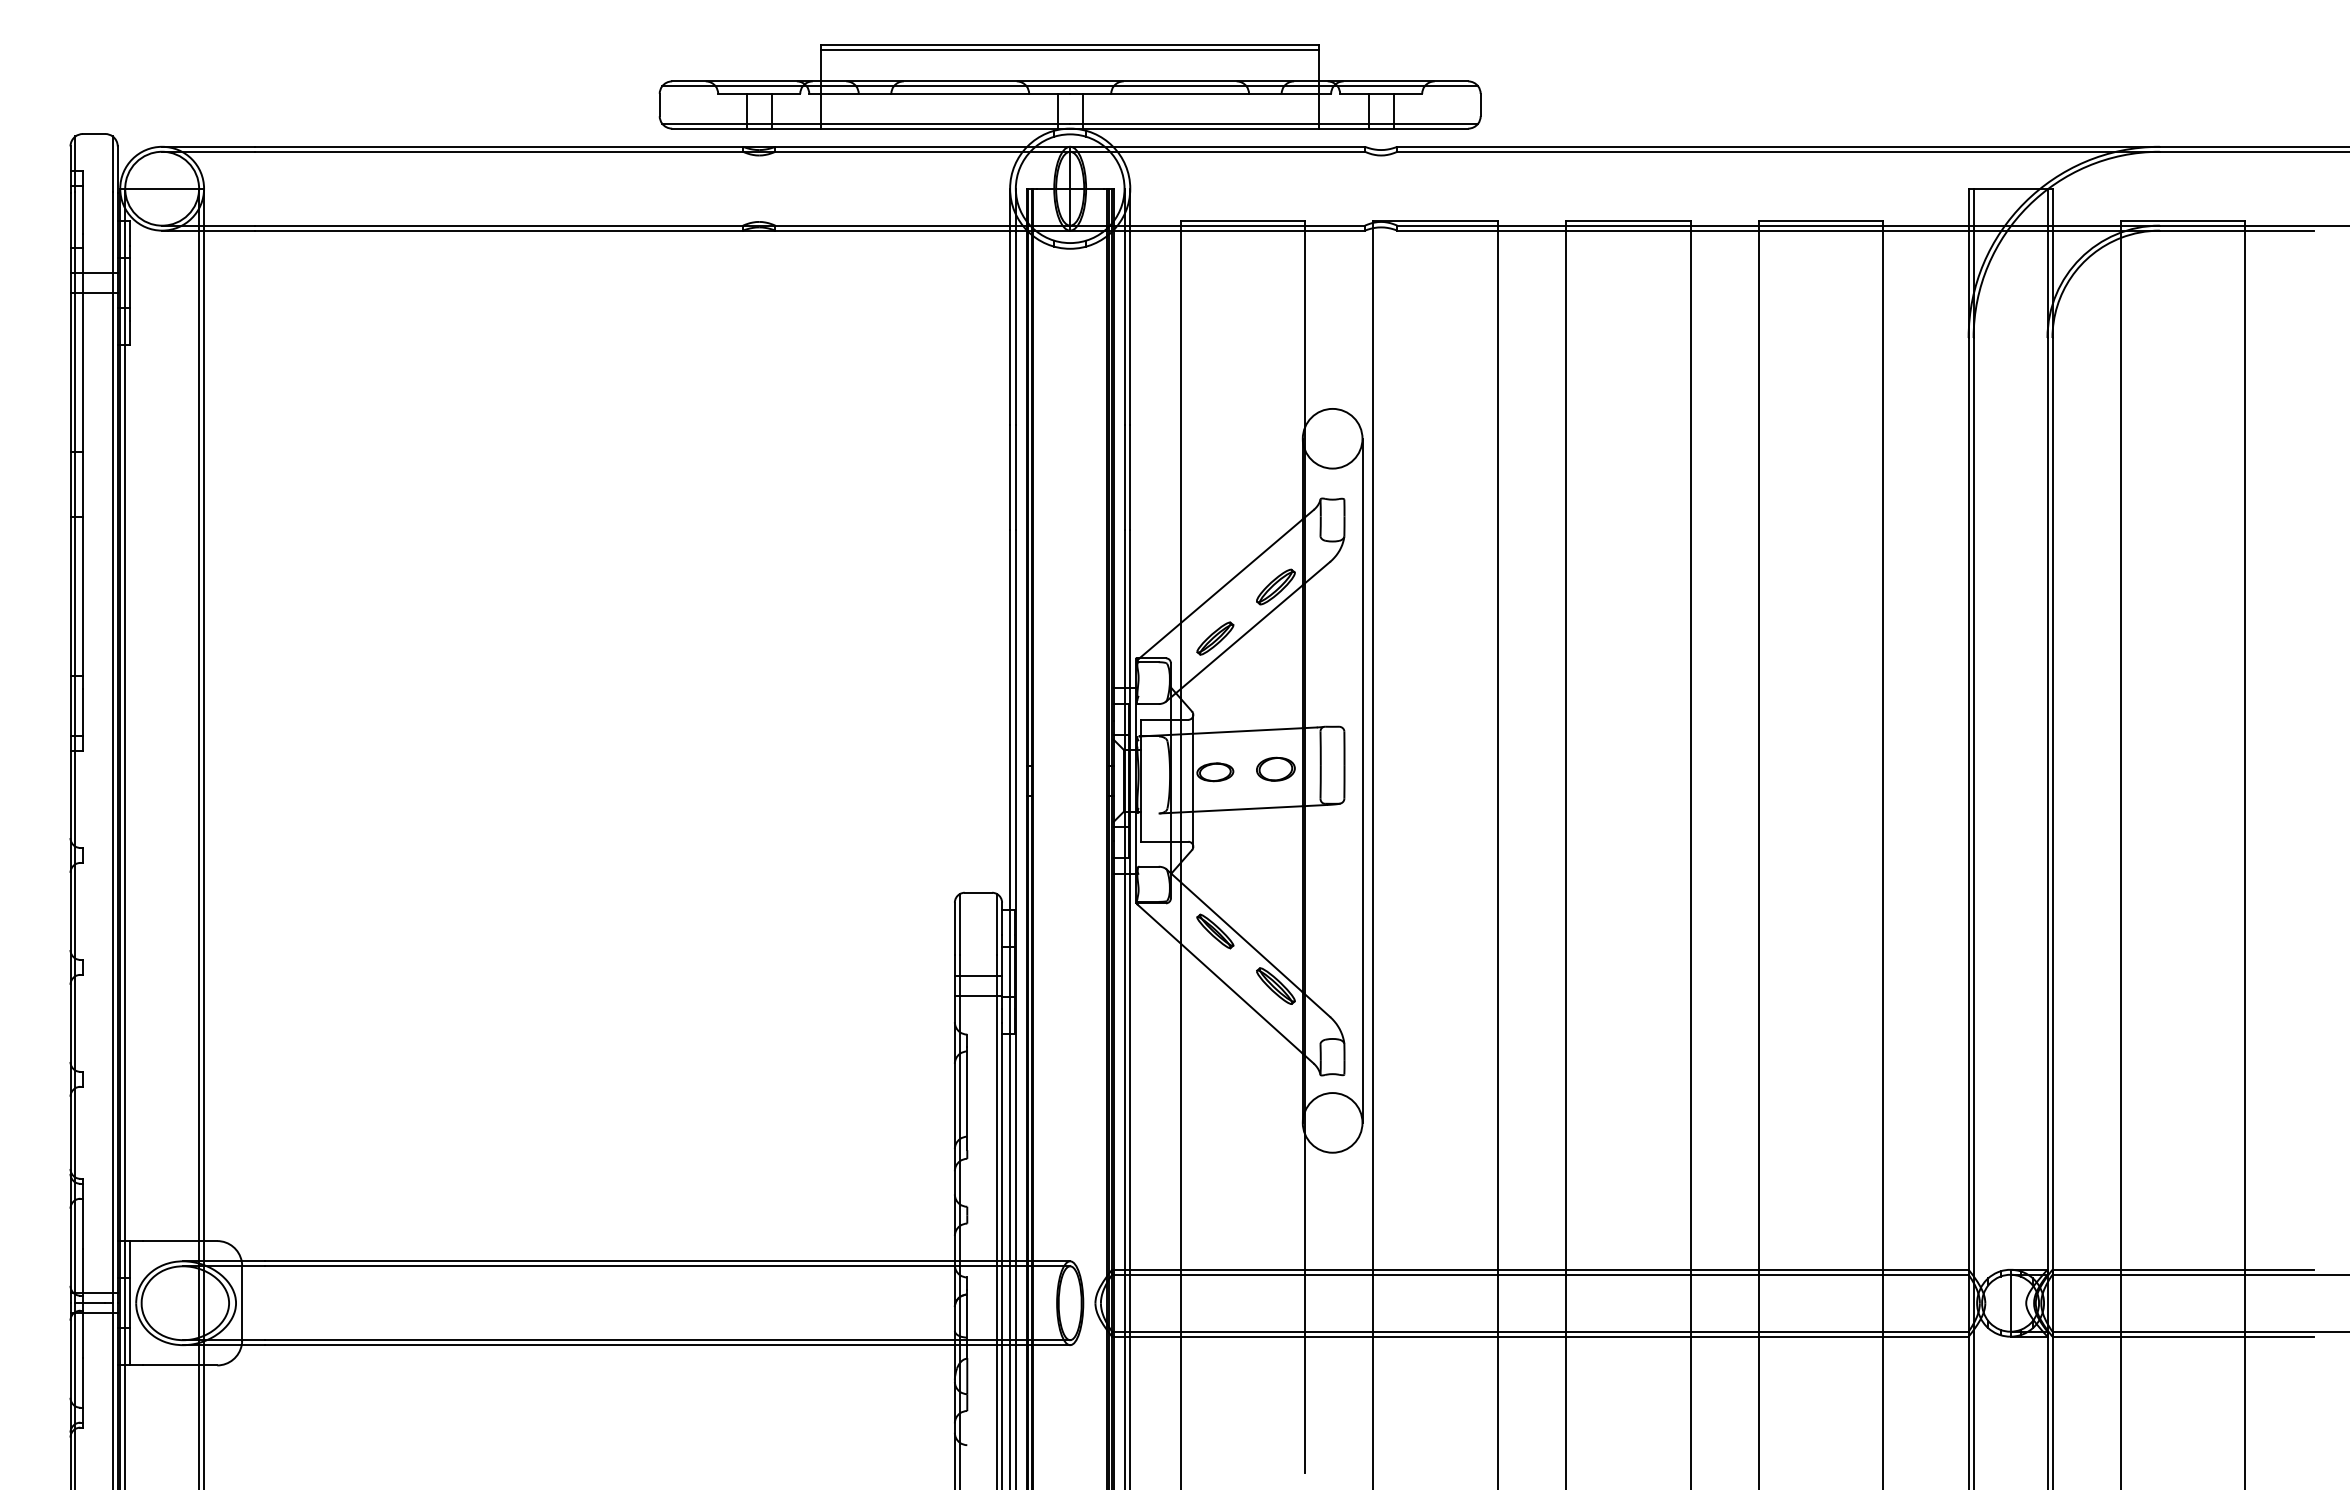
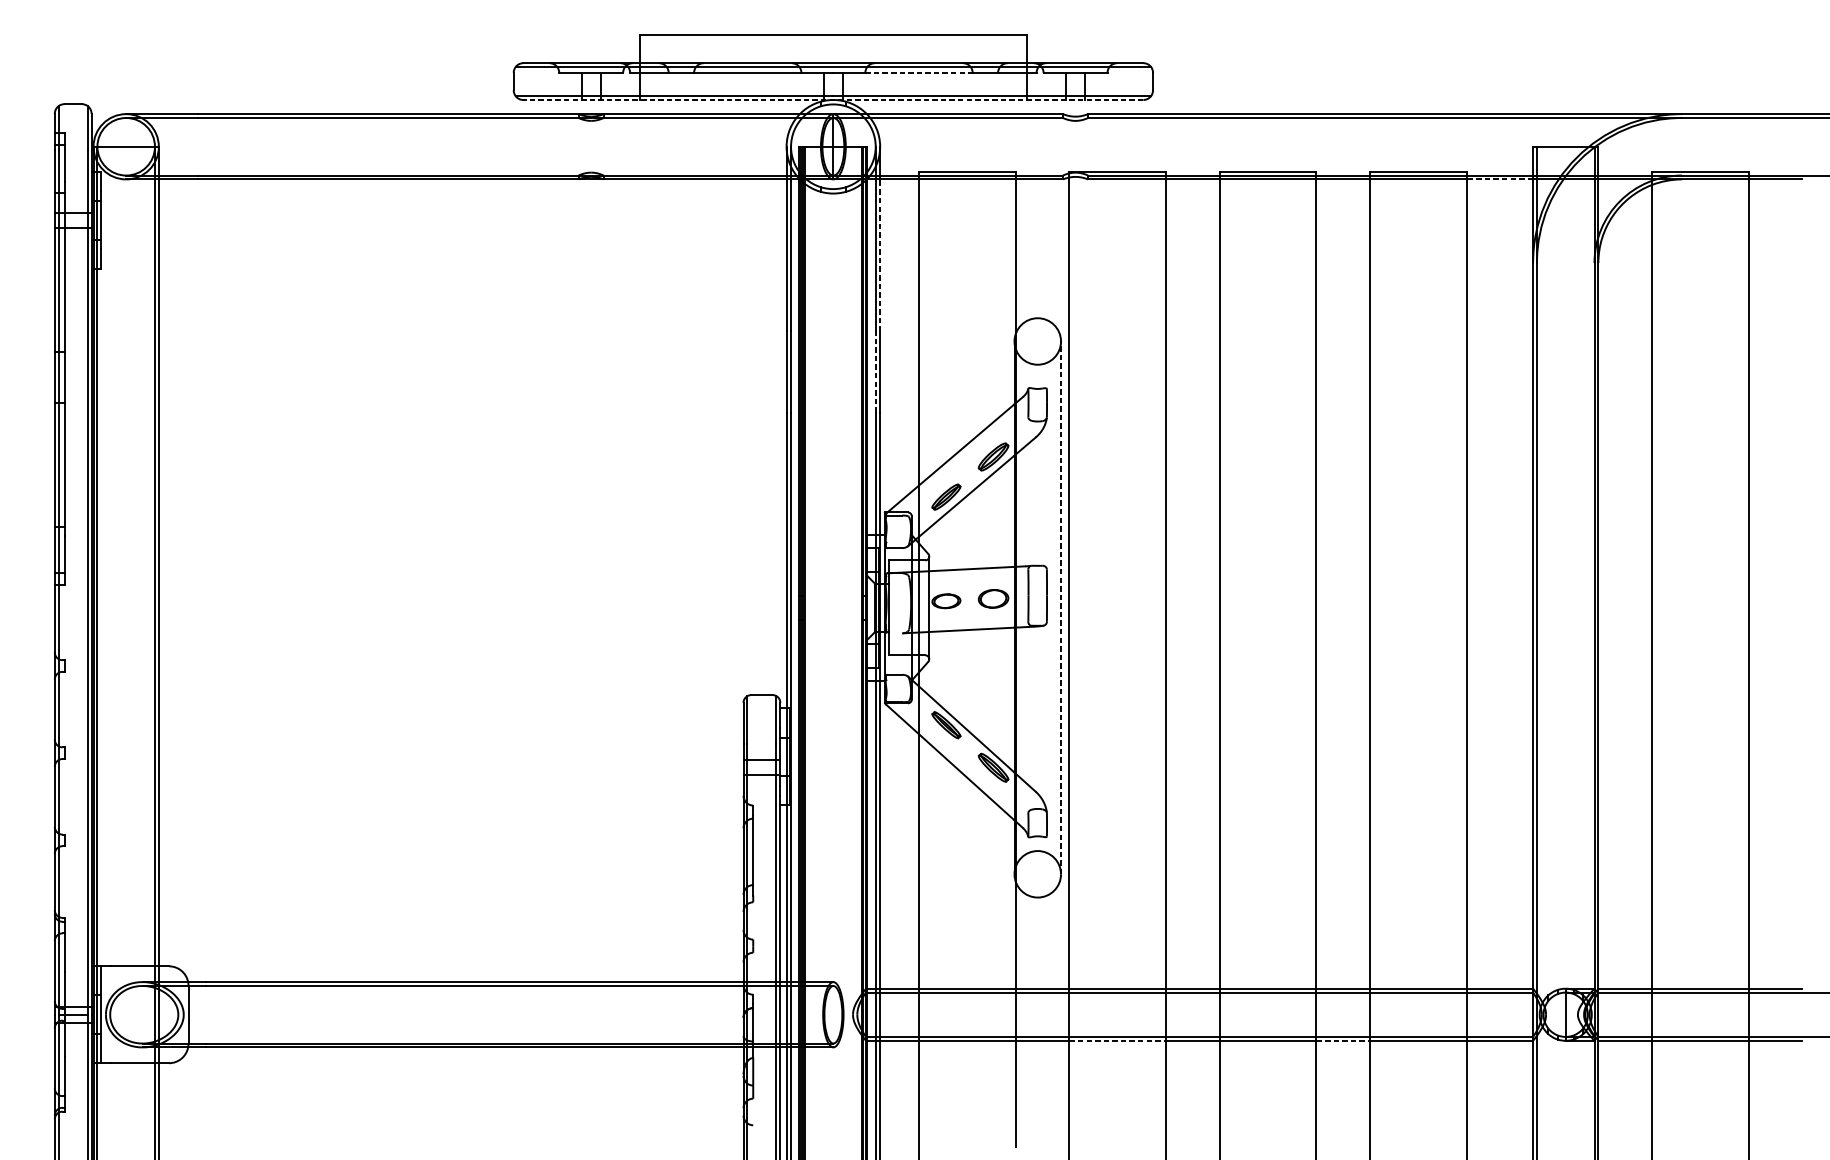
line: (1069, 49) -> (832, 38), removed
line: (1180, 93) -> (919, 72), solid -> dashed
line: (1069, 128) -> (832, 99), solid -> dashed
line: (1925, 230) -> (1499, 179), solid -> dashed
line: (1130, 329) -> (880, 256), solid -> dashed
line: (1124, 477) -> (875, 371), solid -> dashed
line: (1362, 780) -> (1061, 607), solid -> dashed
line: (1436, 1336) -> (1118, 1040), solid -> dashed
line: (1725, 1336) -> (1343, 1040), solid -> dashed

